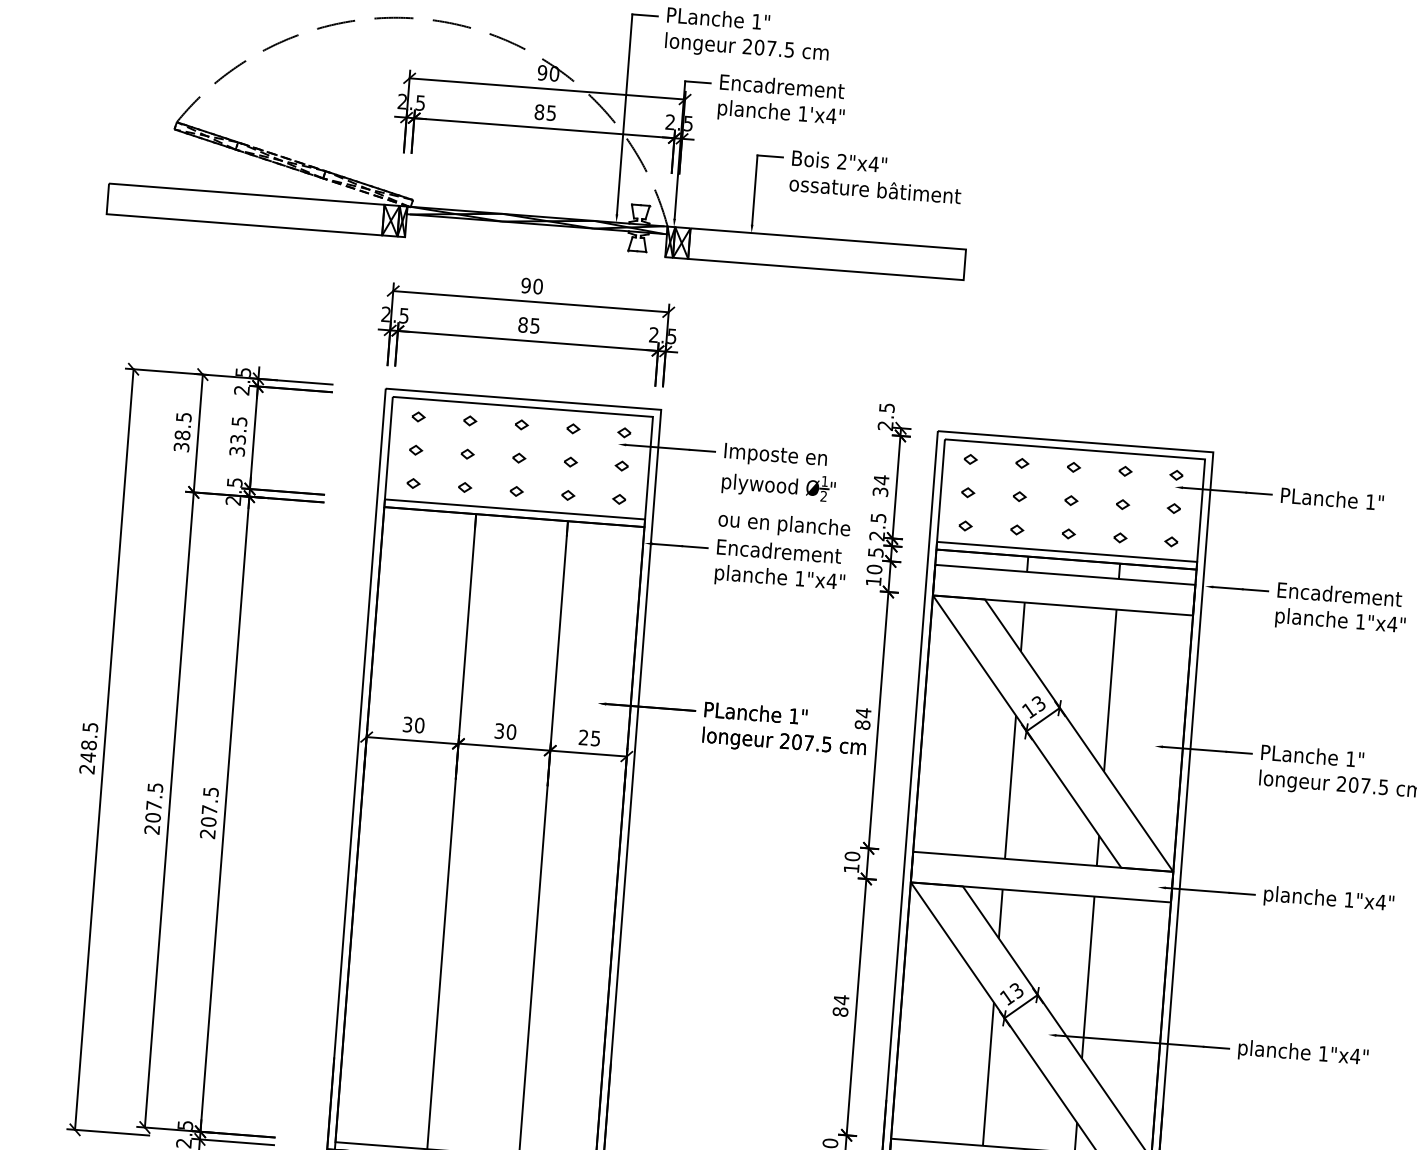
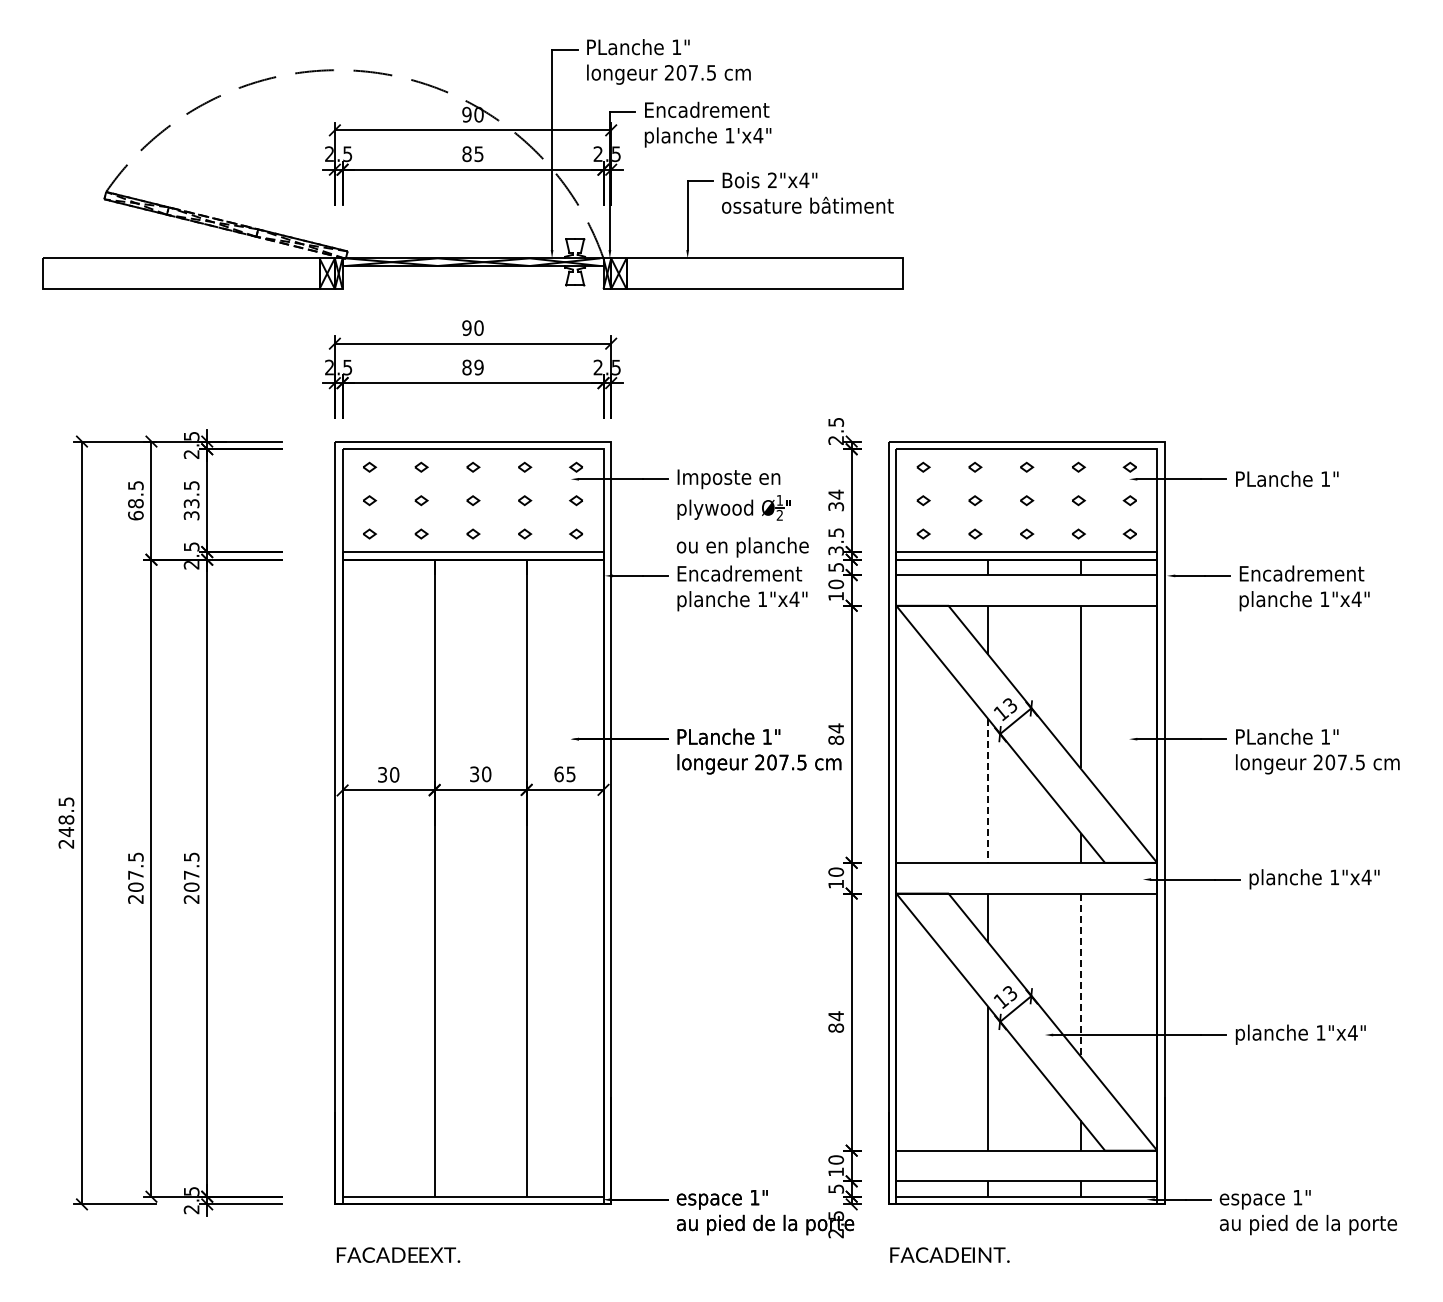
text: (534, 325) -> (478, 367), 85 -> 89
text: (181, 447) -> (135, 515), 38.5 -> 68.5
text: (876, 535) -> (835, 550), 2.5 -> 3.5
text: (583, 737) -> (558, 774), 25 -> 65
line: (1010, 787) -> (988, 791), solid -> dashed
line: (1088, 978) -> (1080, 975), solid -> dashed

